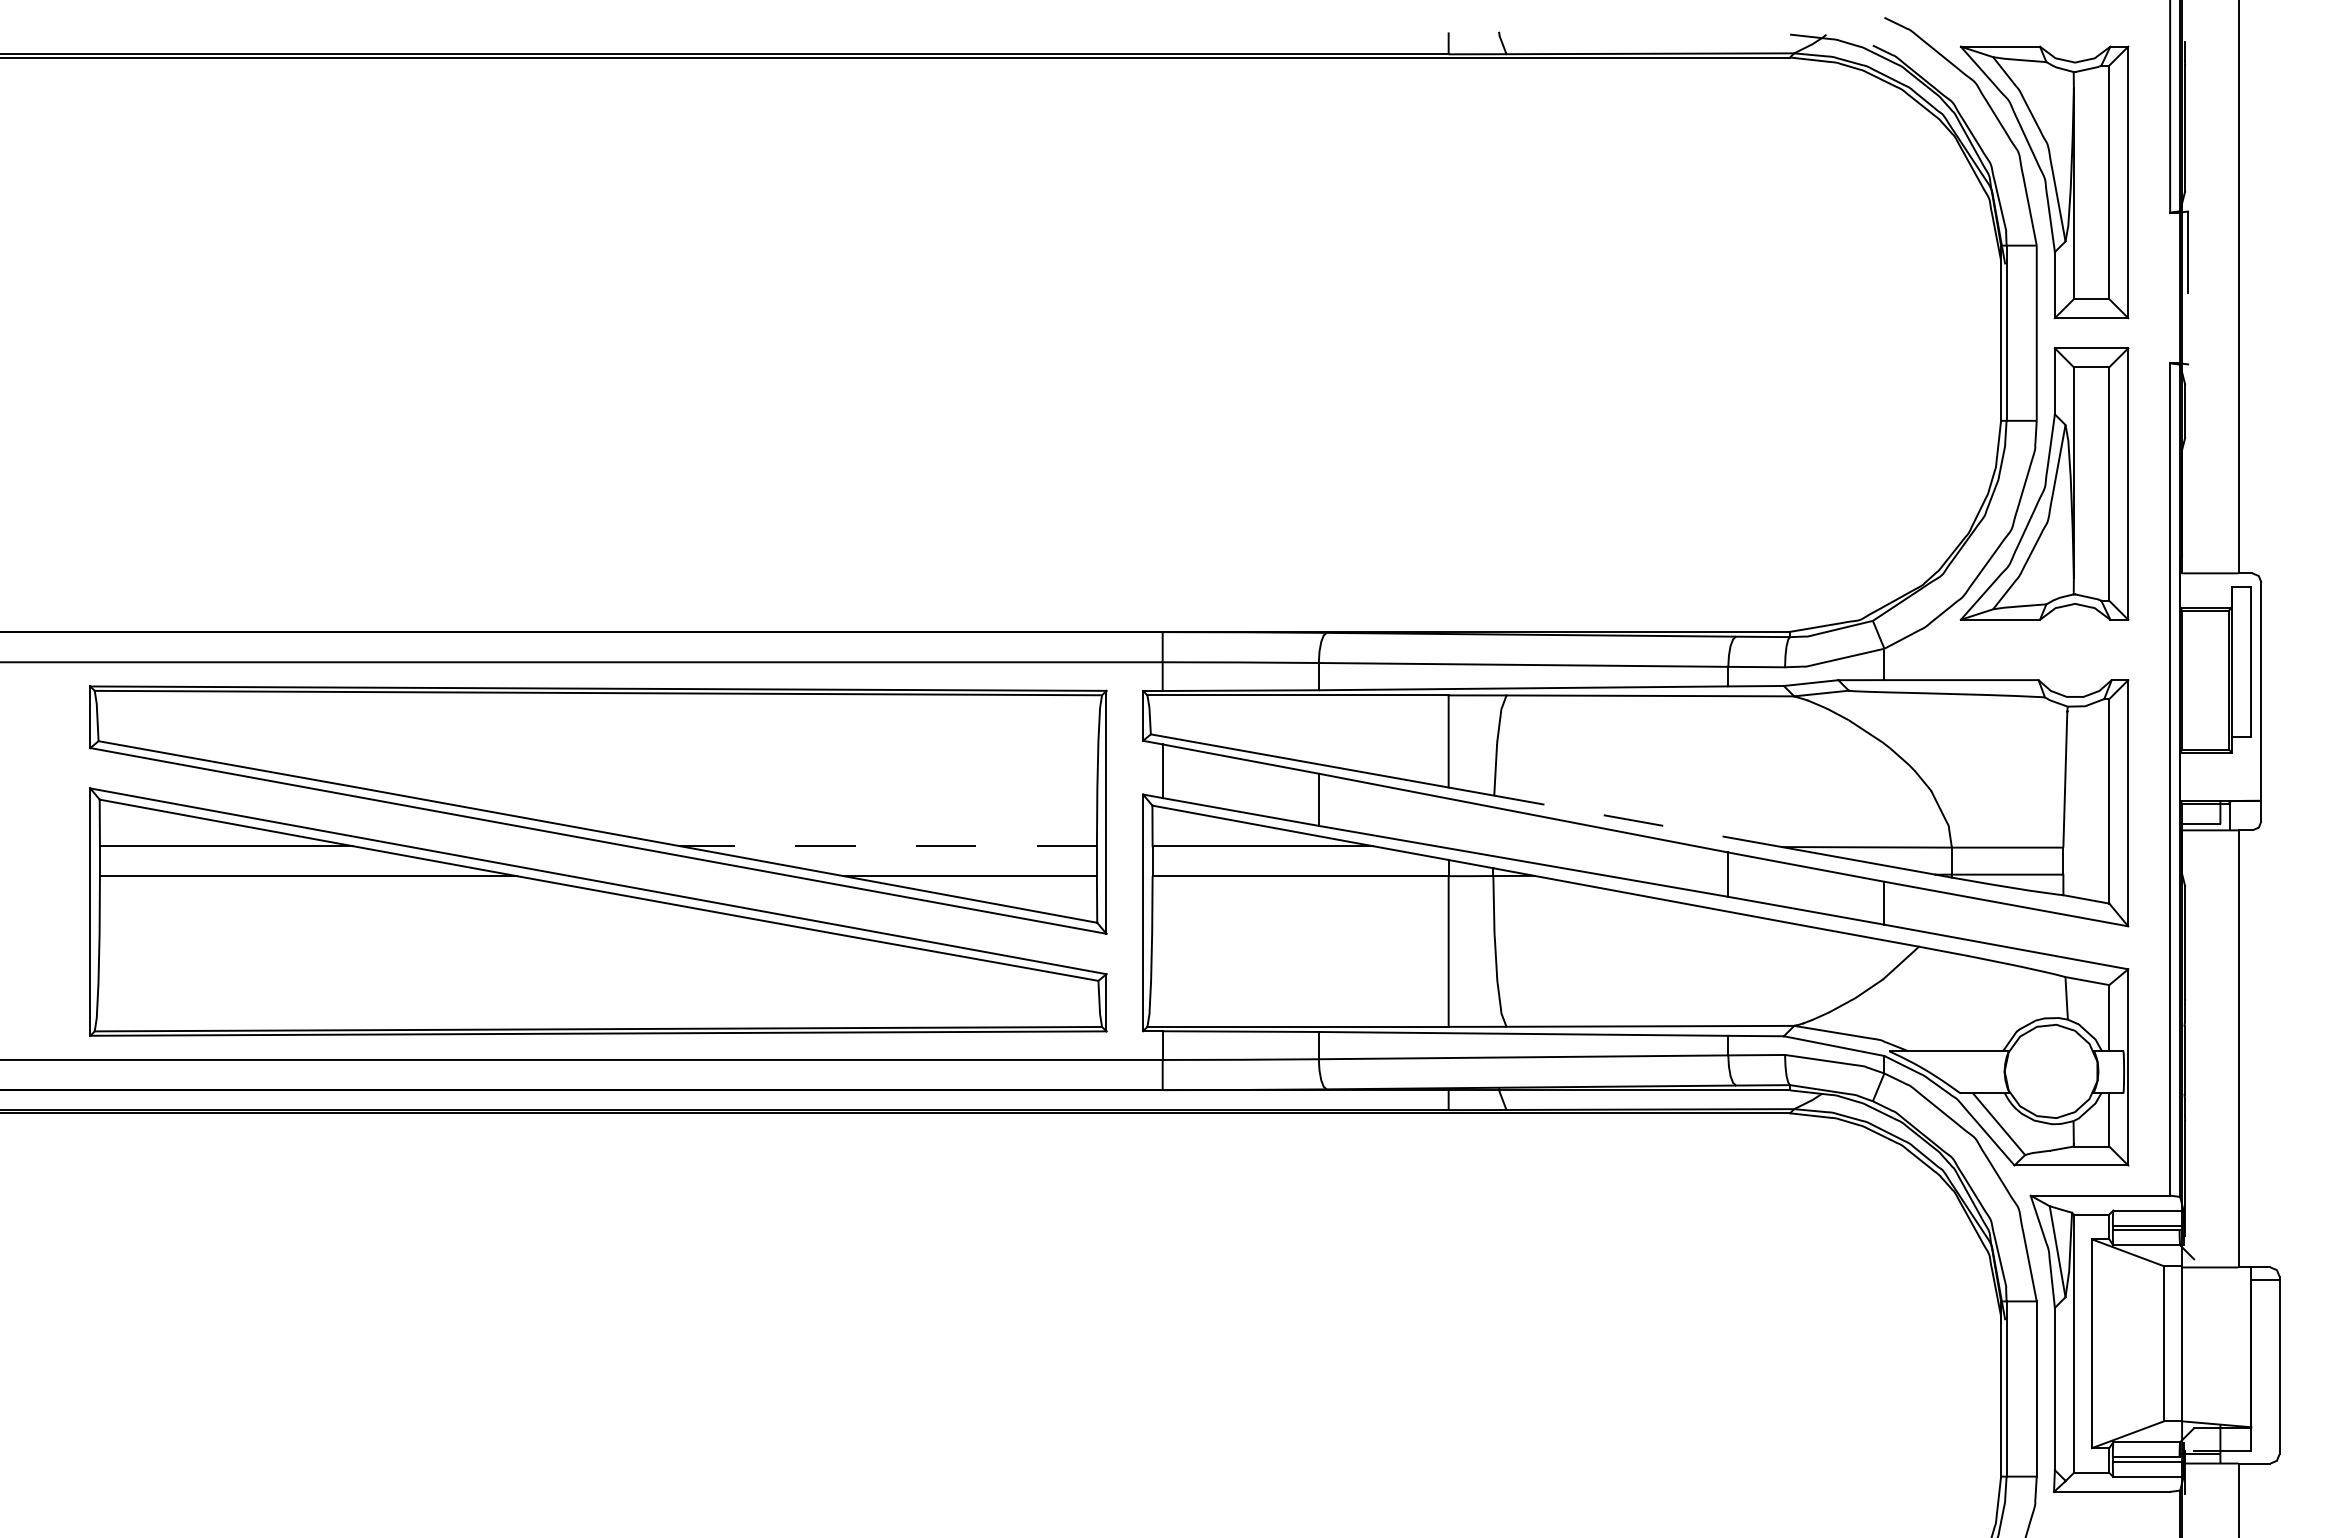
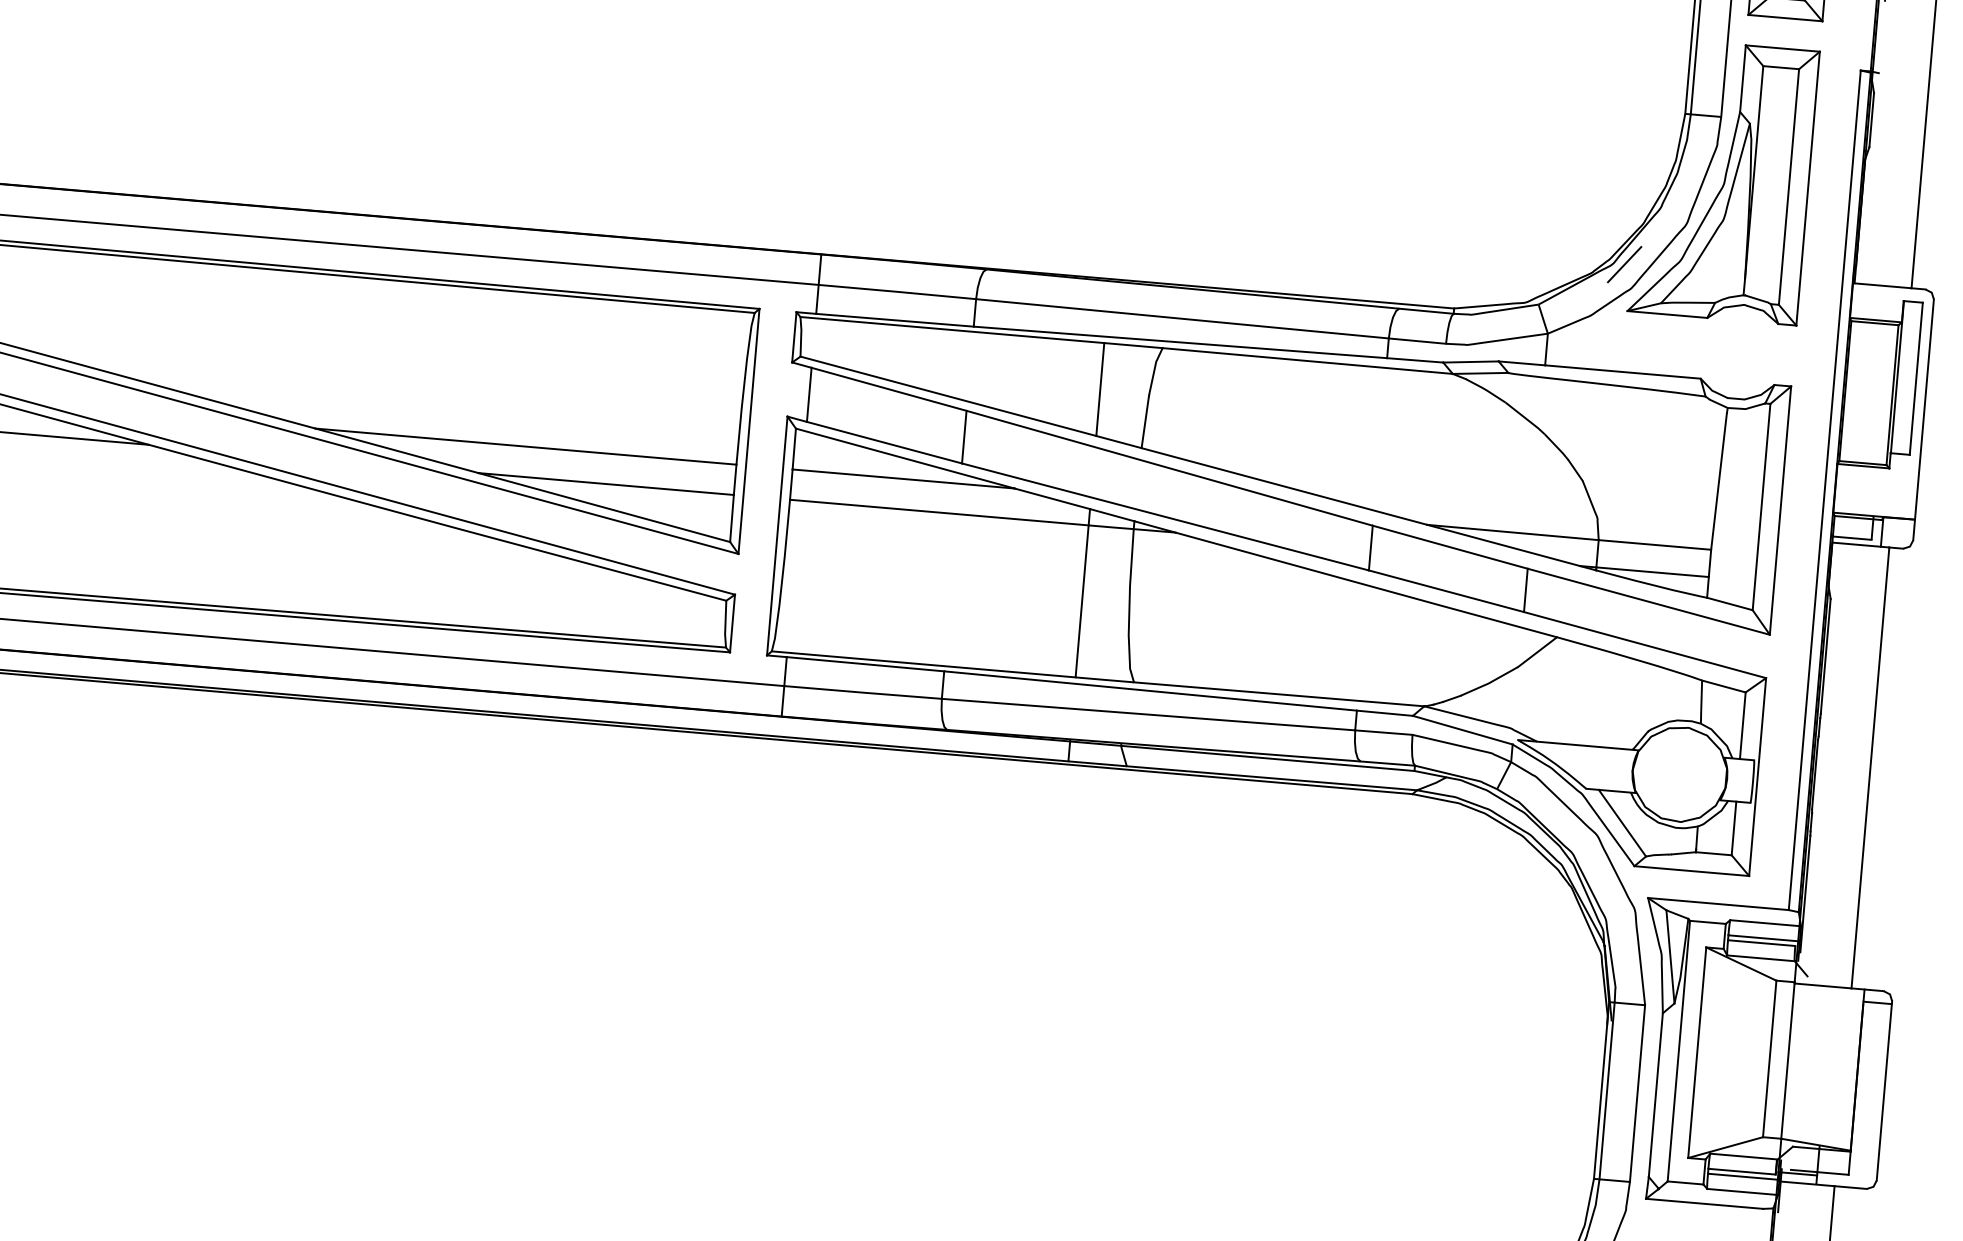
line: (1954, 574) -> (1624, 264), added
line: (1637, 821) -> (1283, 486), dashed -> solid
line: (888, 846) -> (526, 447), dashed -> solid

